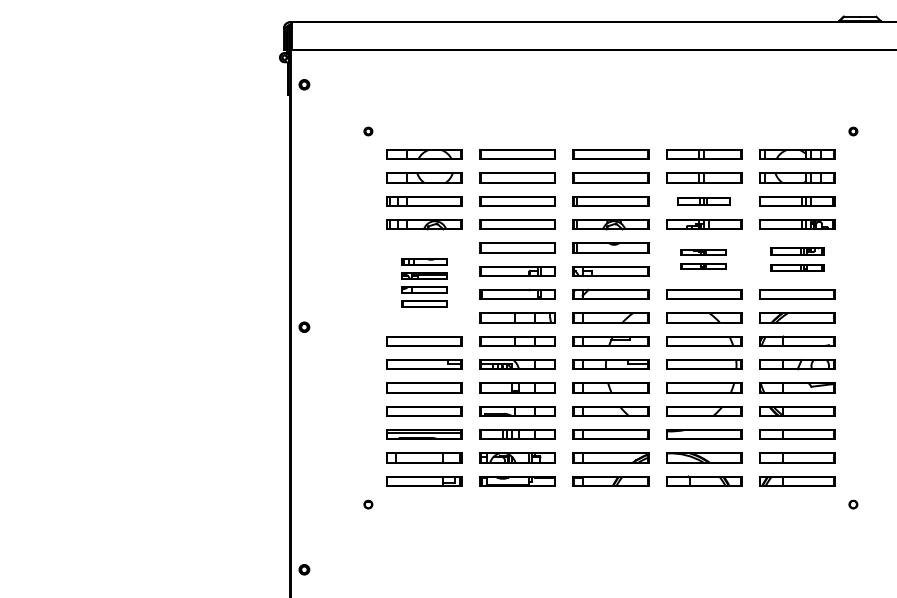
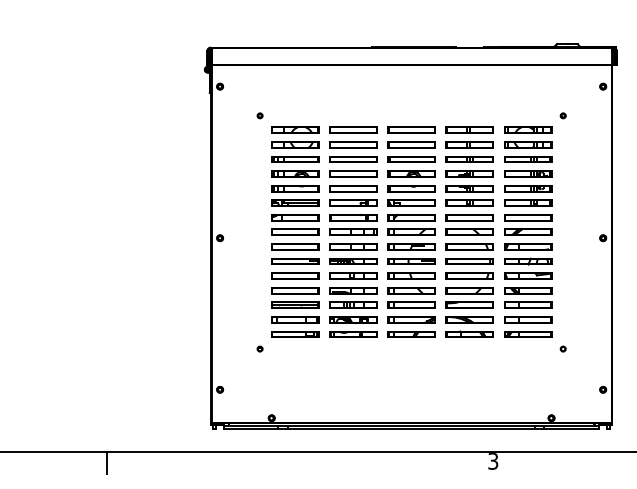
part: (703, 201) -> (469, 159), size x1.43
part: (703, 258) -> (469, 195), size x1.67
part: (797, 258) -> (528, 195), size x1.43
part: (425, 282) -> (295, 210), size x1.67

